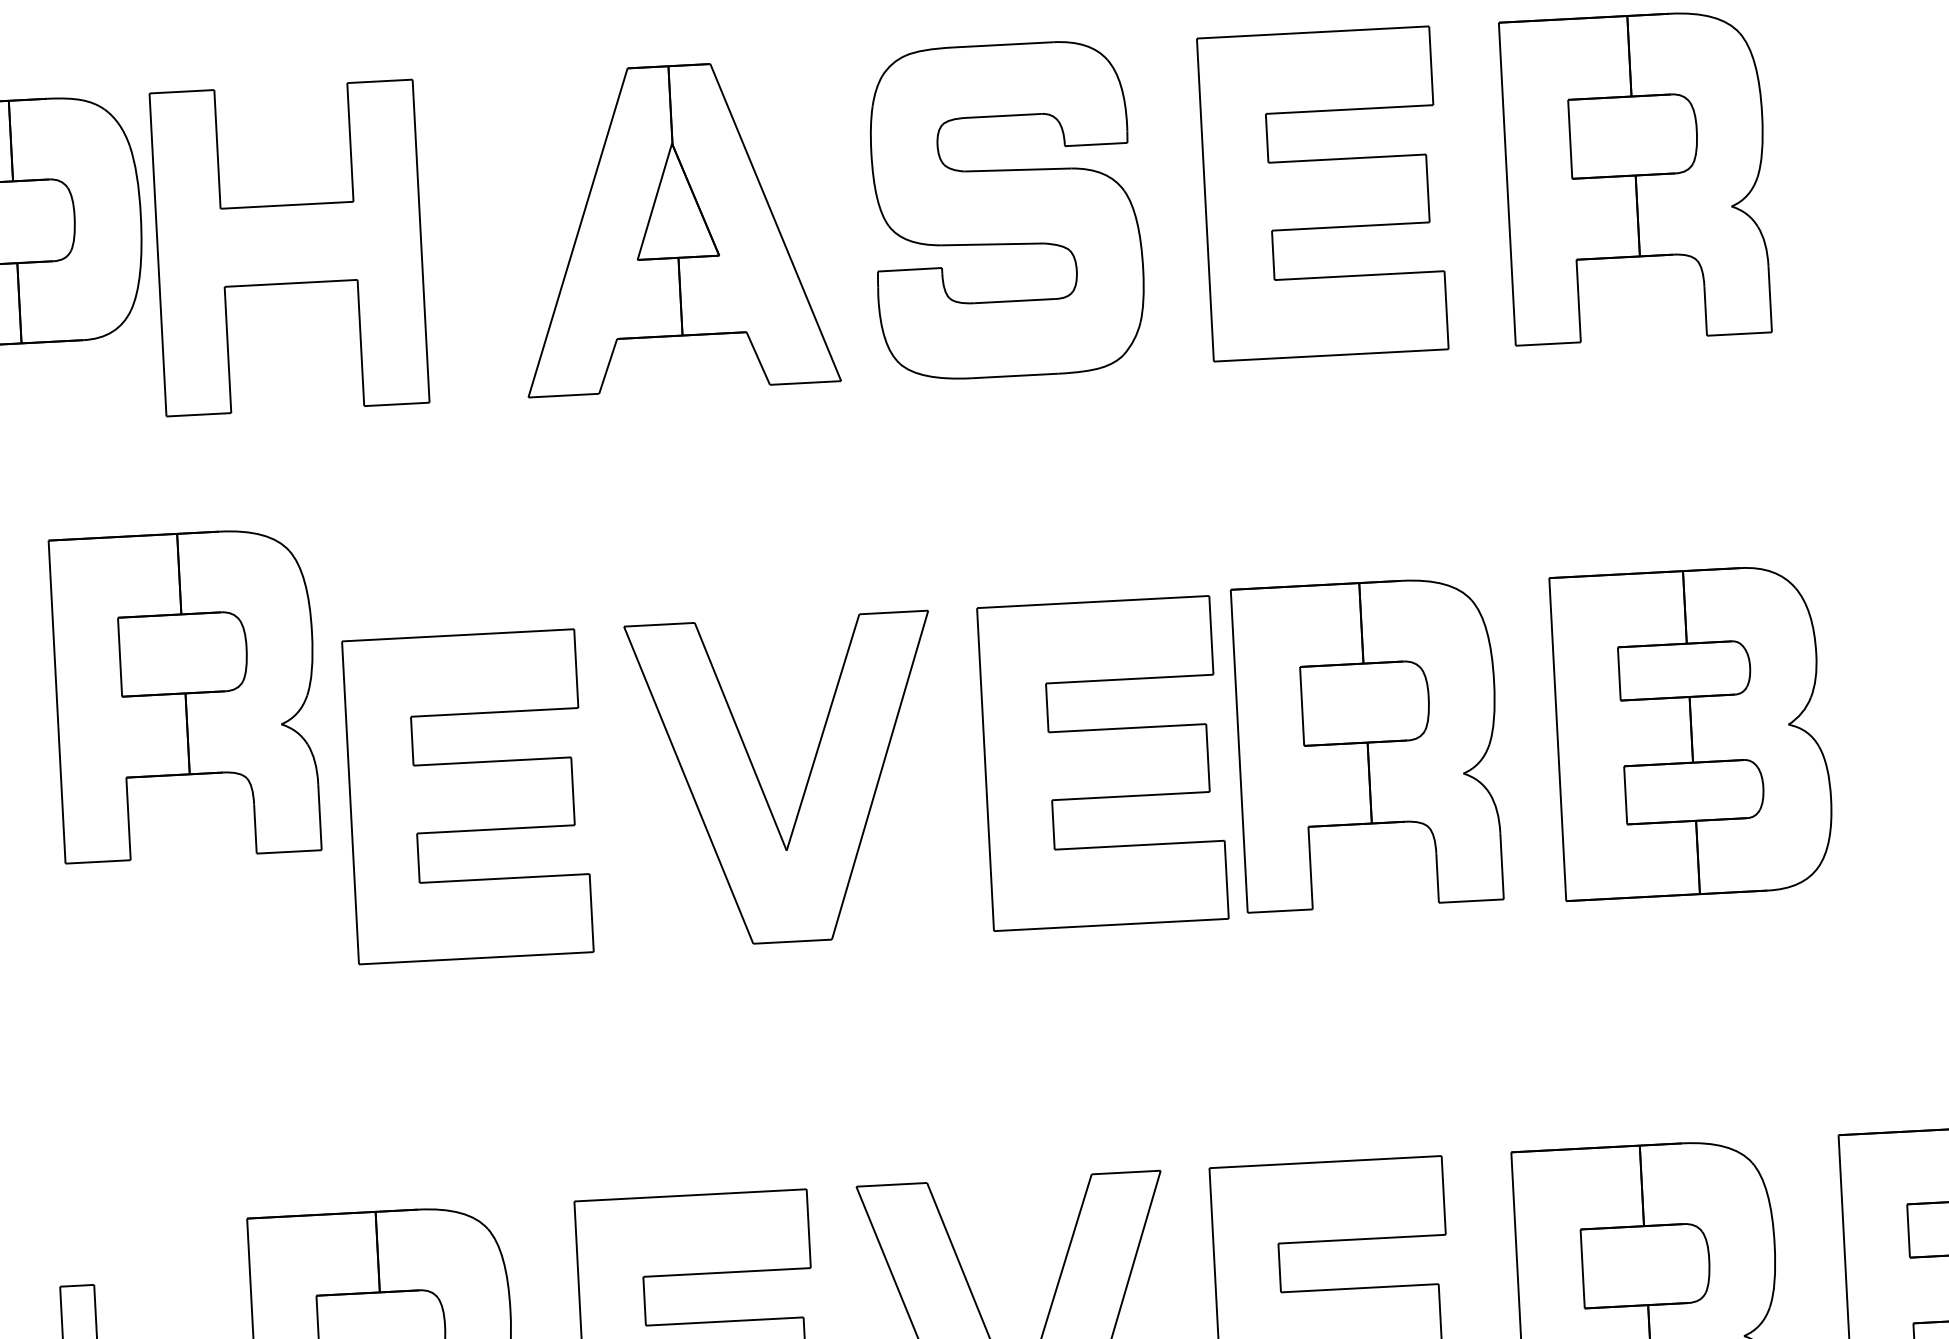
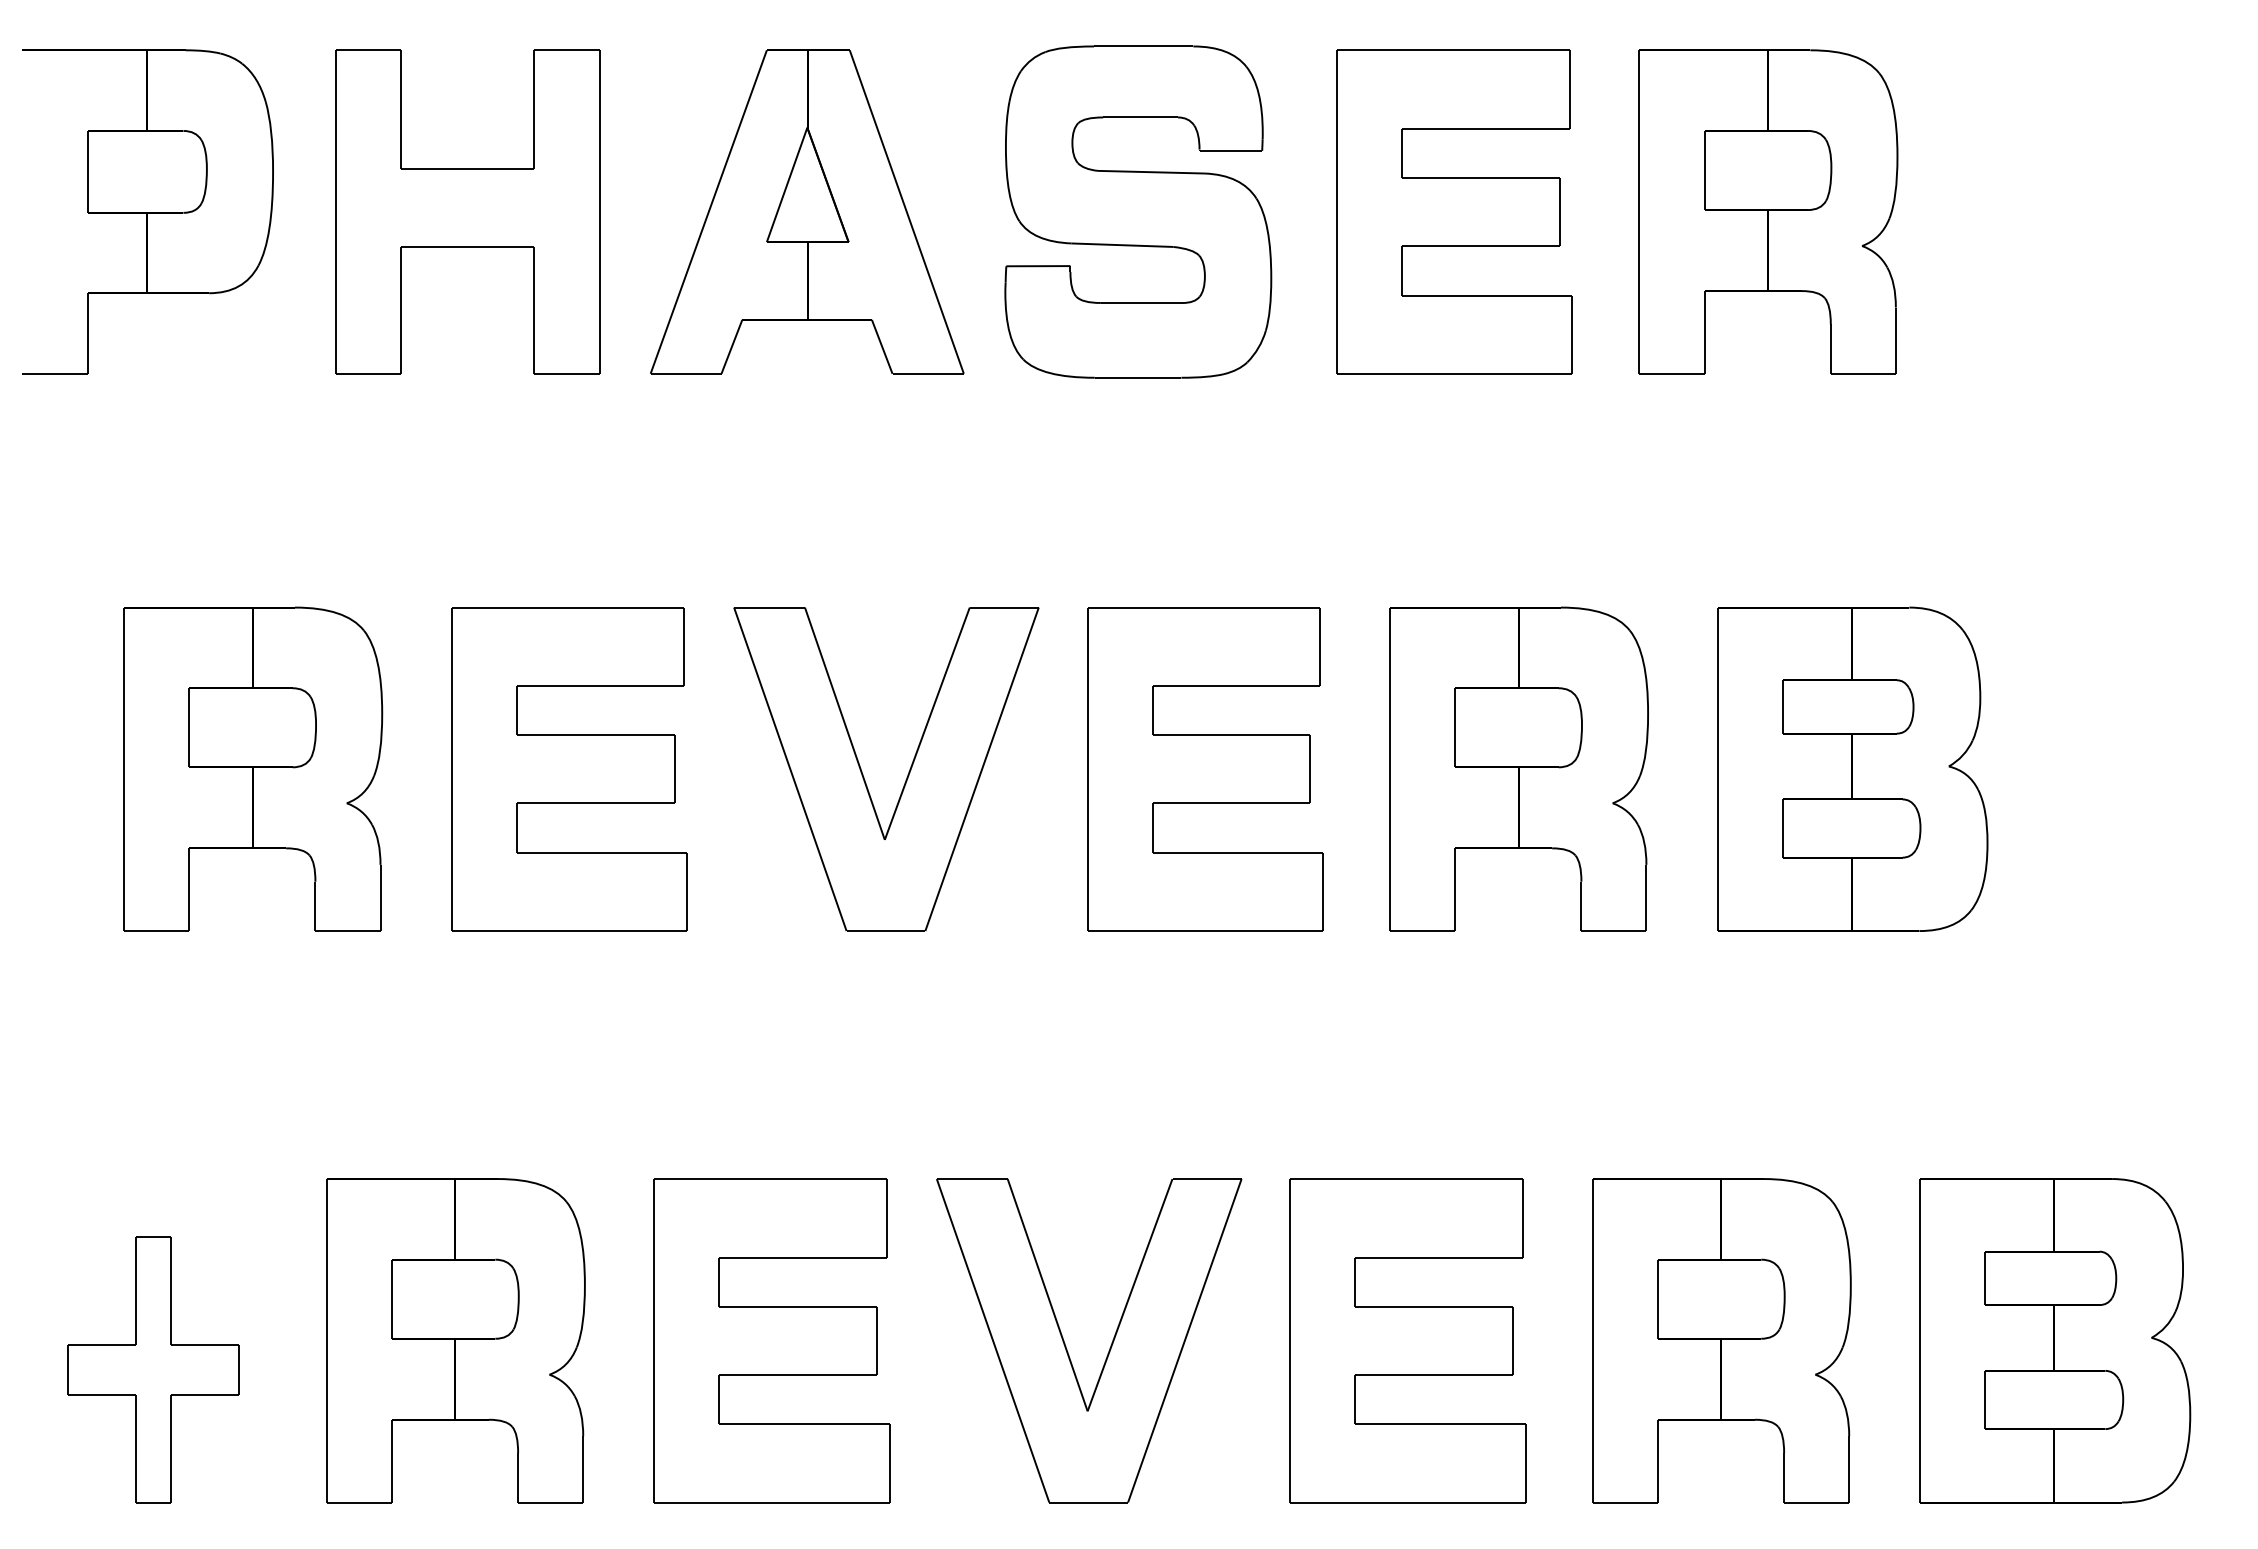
part: (289, 247) -> (467, 211), moved
part: (186, 694) -> (253, 768), moved
part: (1692, 731) -> (1852, 768), moved
part: (1367, 743) -> (1518, 768), moved

